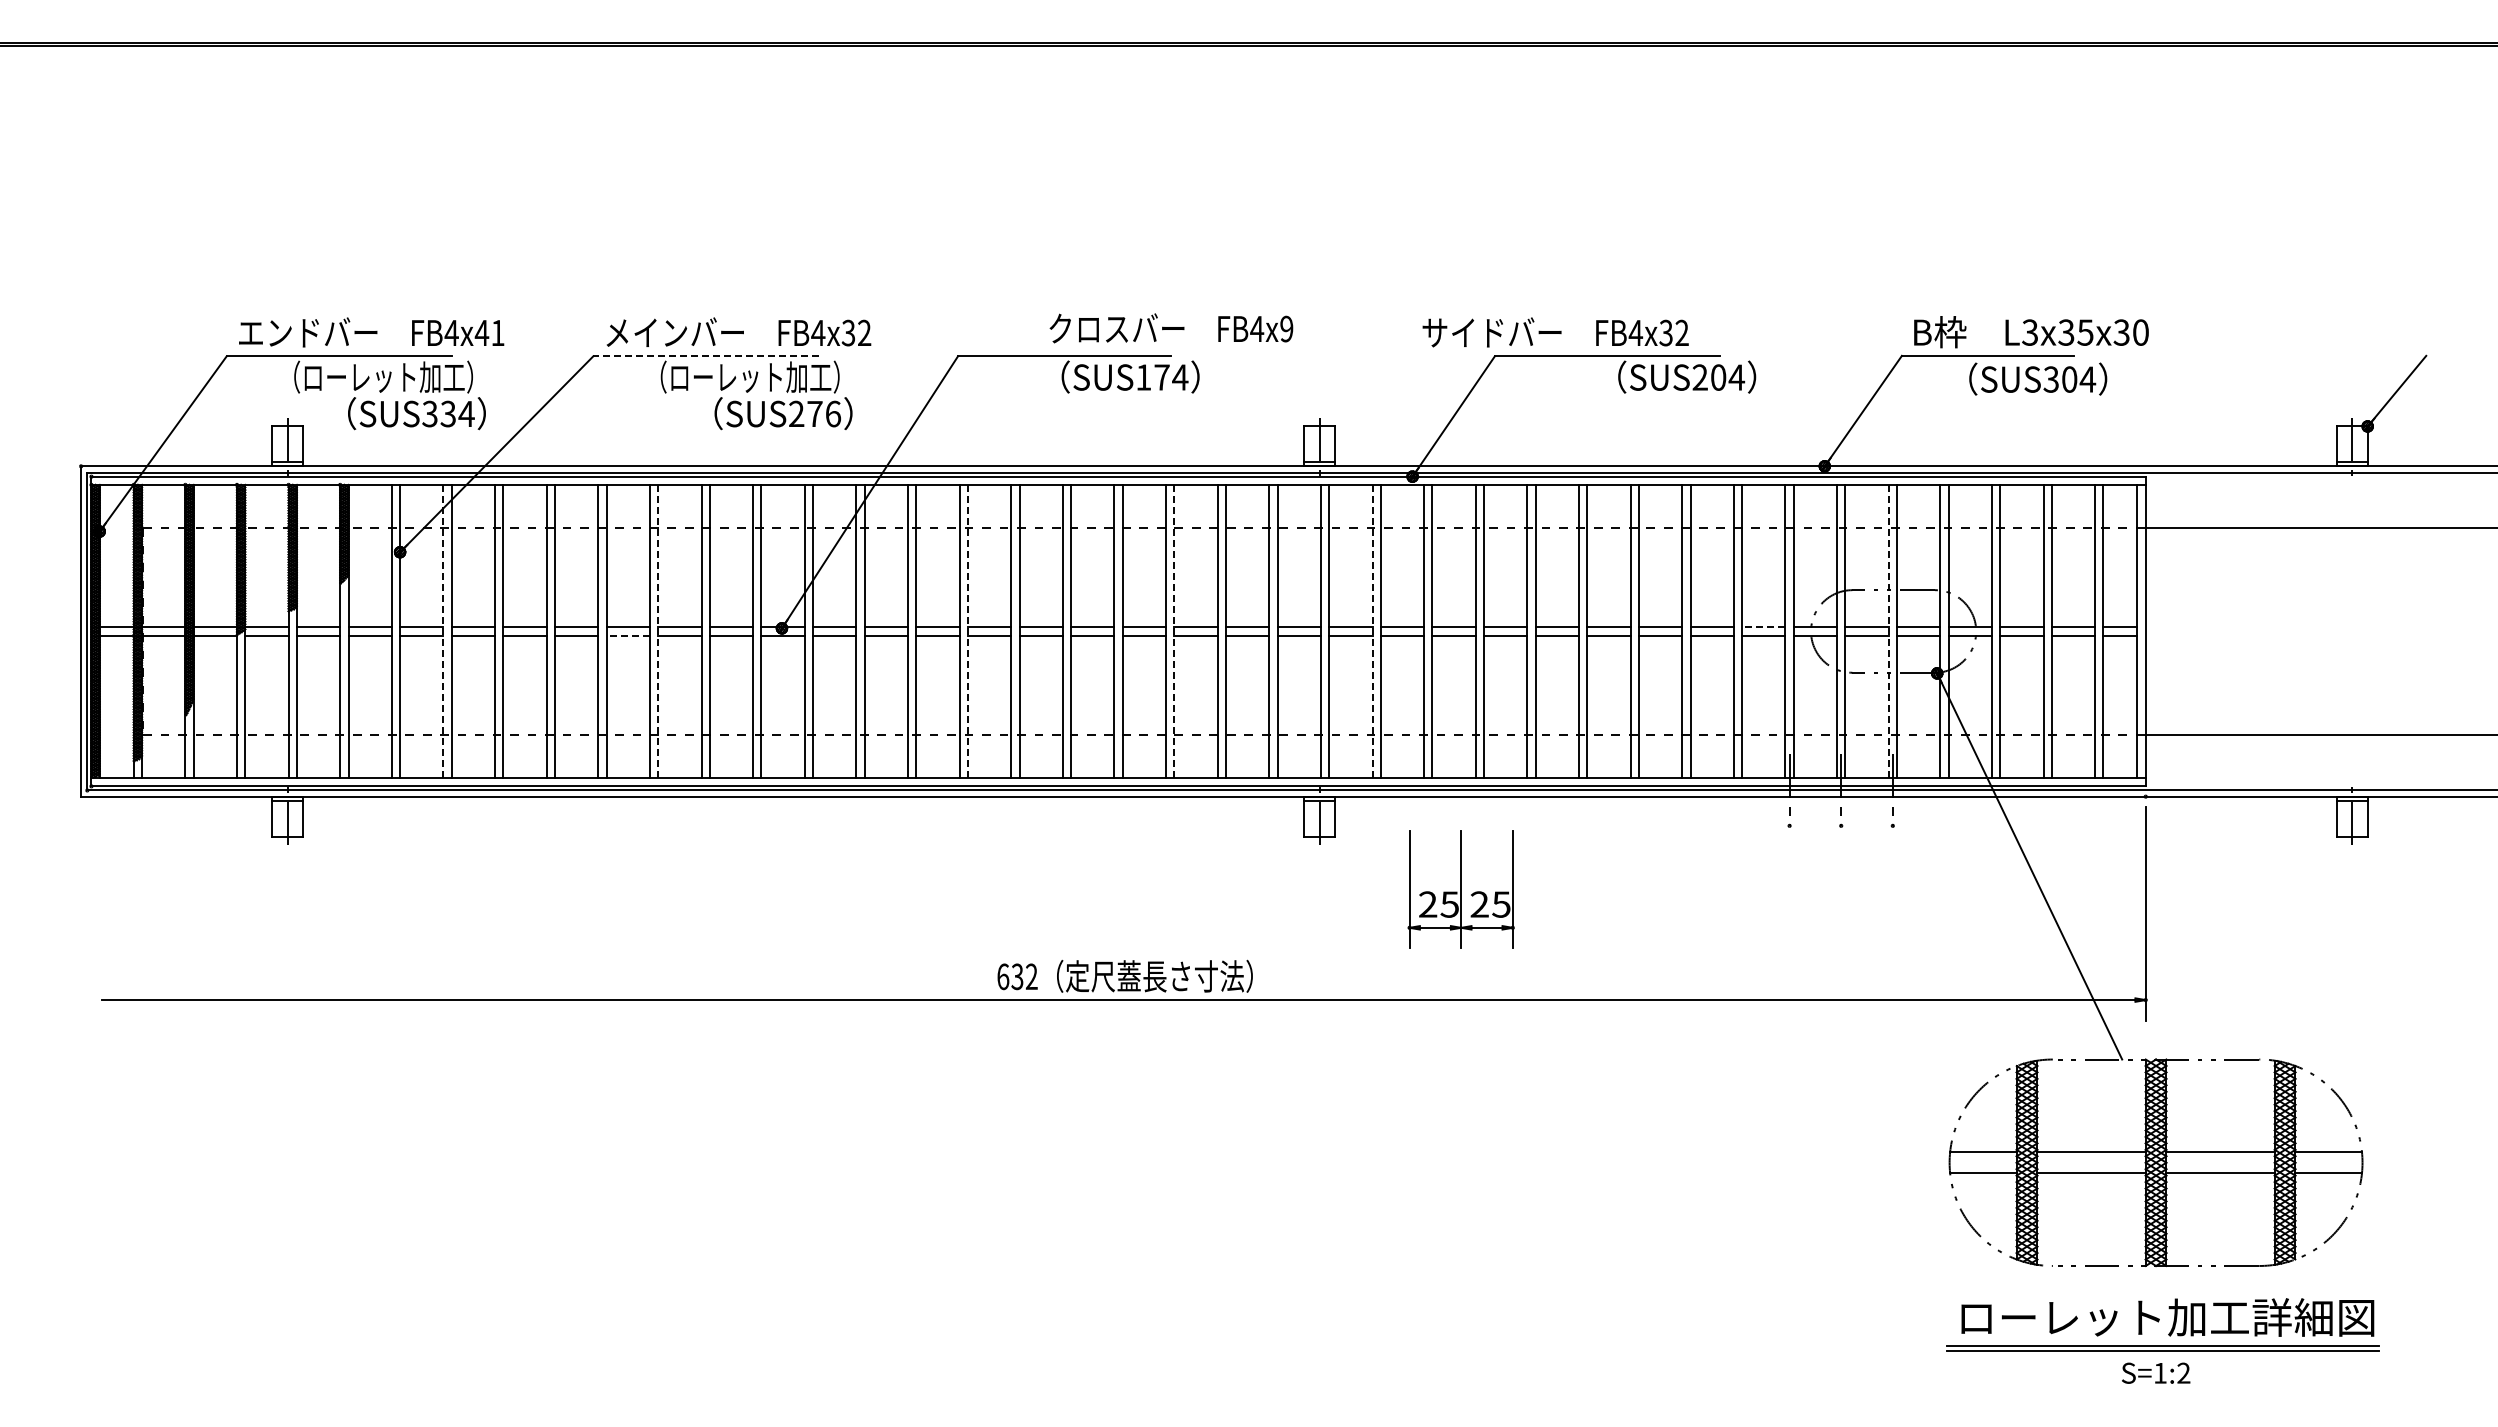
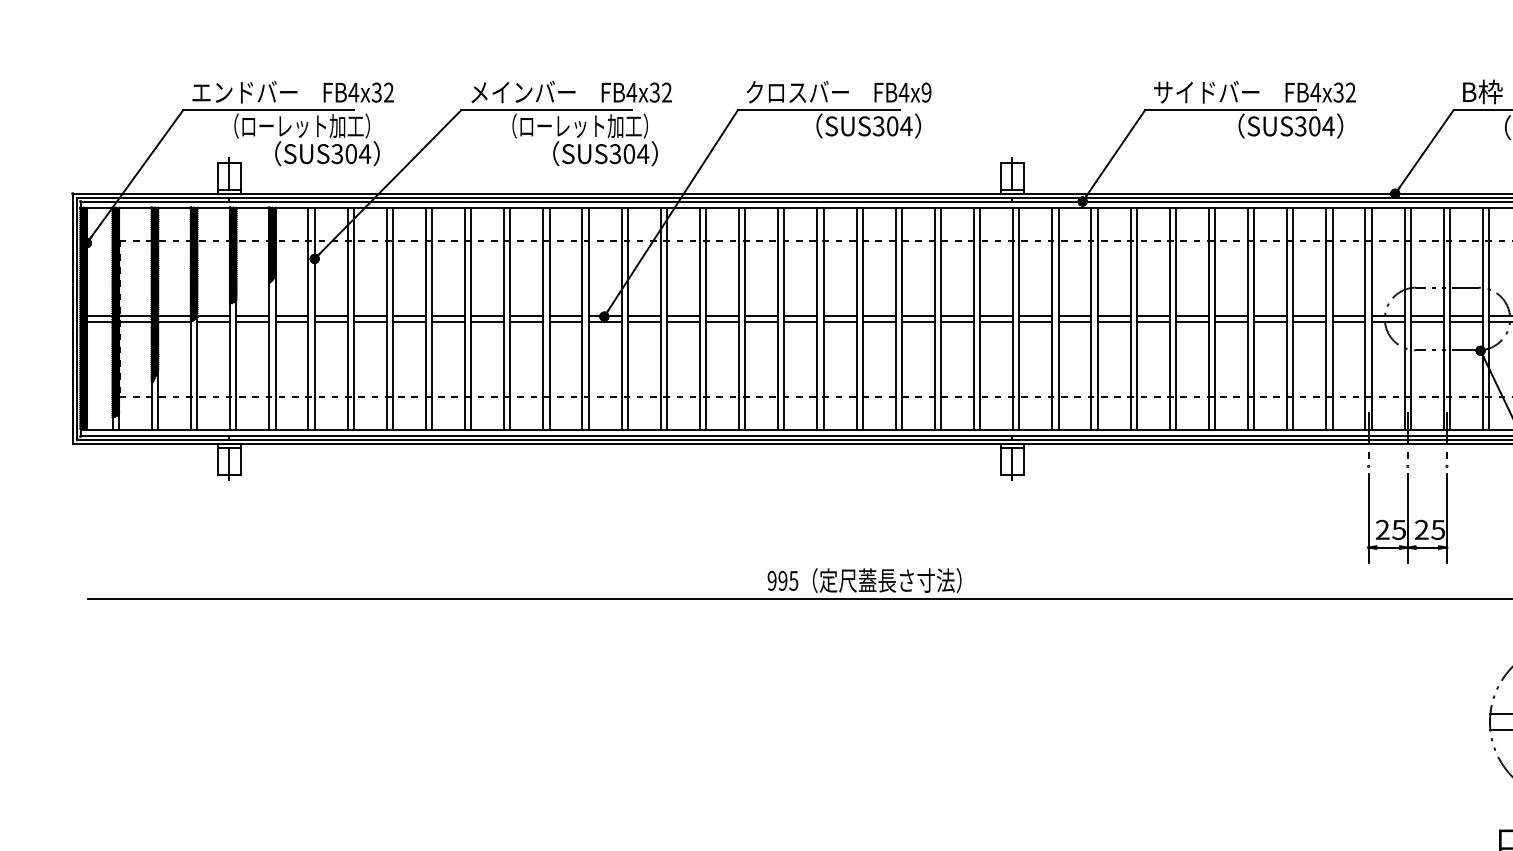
text: (1171, 328) -> (839, 92), moved
text: (489, 332) -> (382, 92), FB4x41 -> FB4x32
text: (1555, 332) -> (1254, 92), moved
line: (706, 356) -> (547, 110), dashed -> solid
text: (1152, 377) -> (885, 126), SUS174 -> SUS304
text: (1699, 377) -> (1300, 126), SUS204 -> SUS304
text: (447, 413) -> (350, 153), SUS334 -> SUS304
text: (814, 413) -> (628, 153), SUS276 -> SUS304
line: (1763, 627) -> (1348, 315), dashed -> solid
line: (443, 631) -> (347, 318), dashed -> solid
line: (658, 631) -> (510, 318), dashed -> solid
line: (967, 631) -> (745, 318), dashed -> solid
line: (1174, 631) -> (902, 318), dashed -> solid
line: (1372, 631) -> (1052, 318), dashed -> solid
line: (1888, 631) -> (1443, 318), dashed -> solid
line: (628, 635) -> (487, 322), dashed -> solid
part: (1460, 889) -> (1407, 518), moved
text: (1017, 976) -> (782, 580), 632 -> 995

